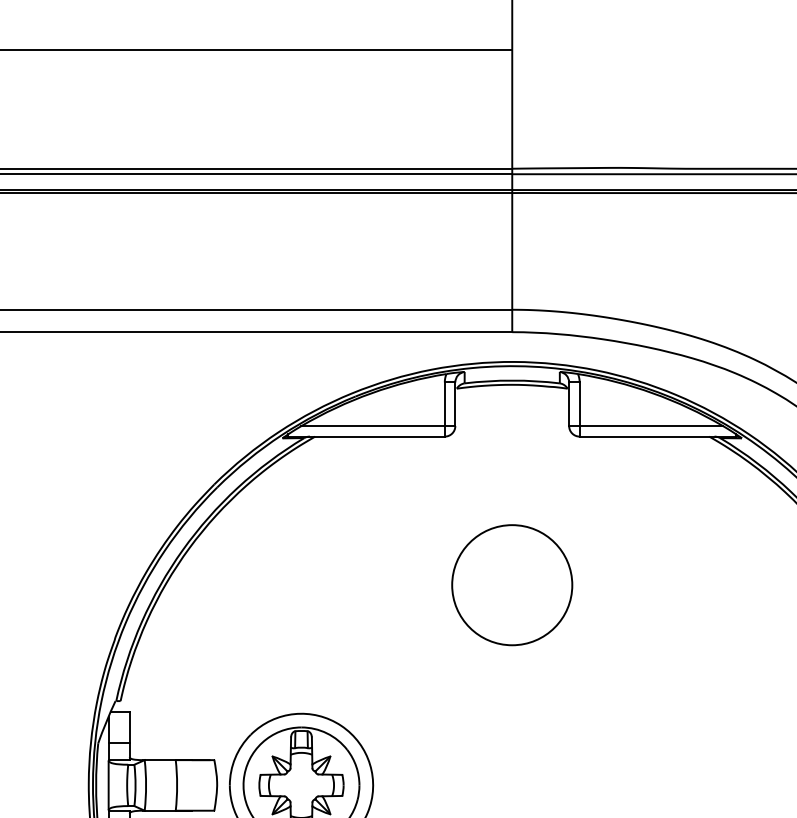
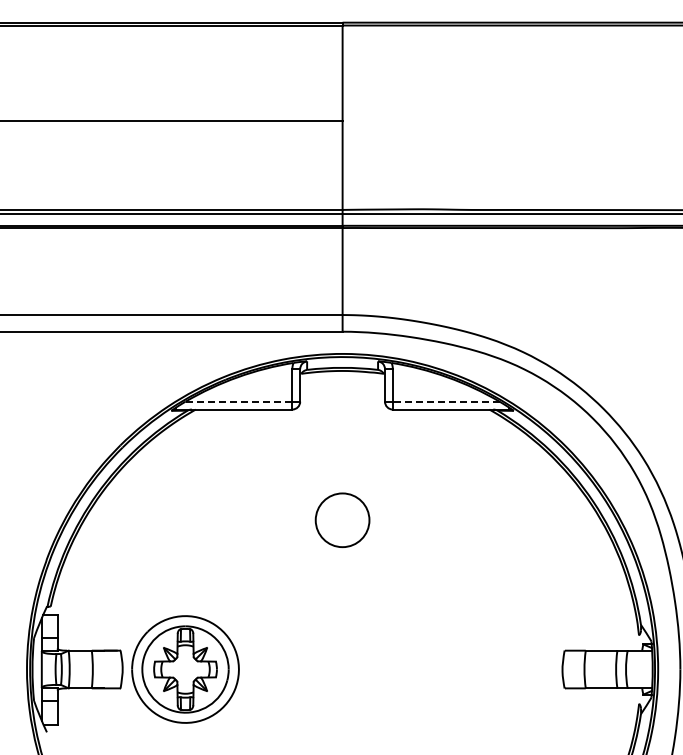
line: (372, 425) -> (238, 401), solid -> dashed
line: (650, 425) -> (445, 401), solid -> dashed
circle: (512, 585) -> (342, 520), size x0.6

